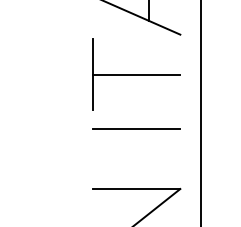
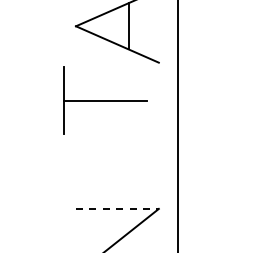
part: (136, 74) -> (105, 100), moved
line: (136, 128) -> (117, 151), removed
line: (136, 188) -> (117, 208), solid -> dashed

